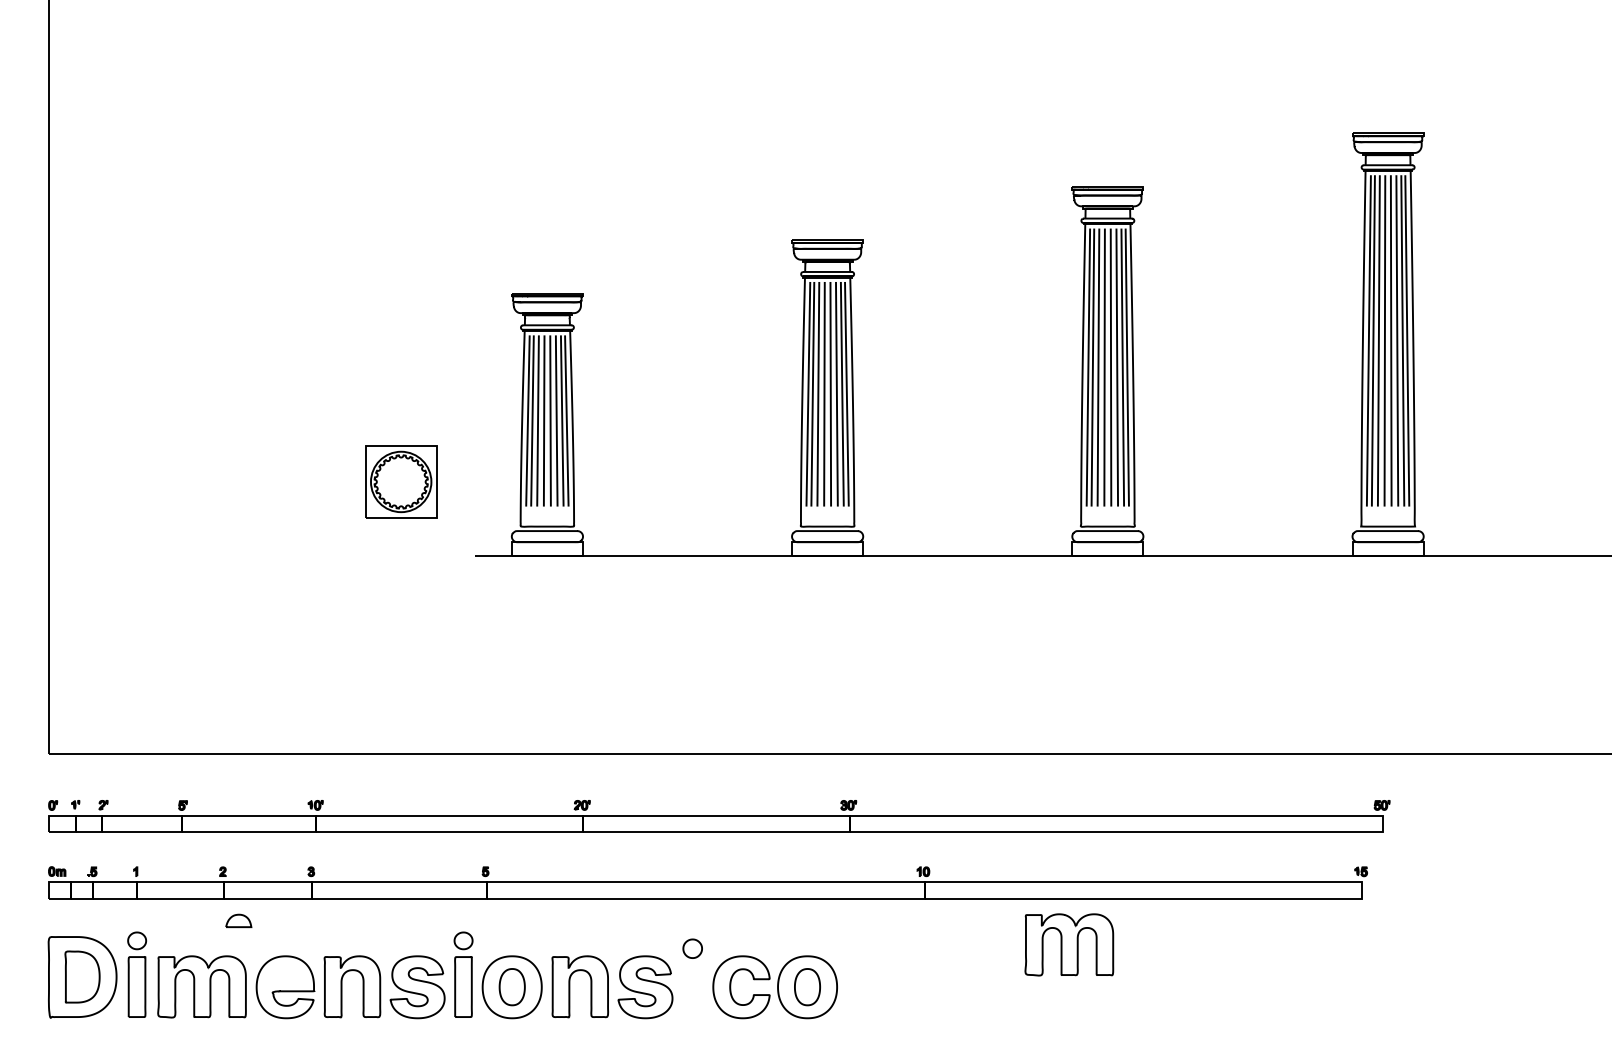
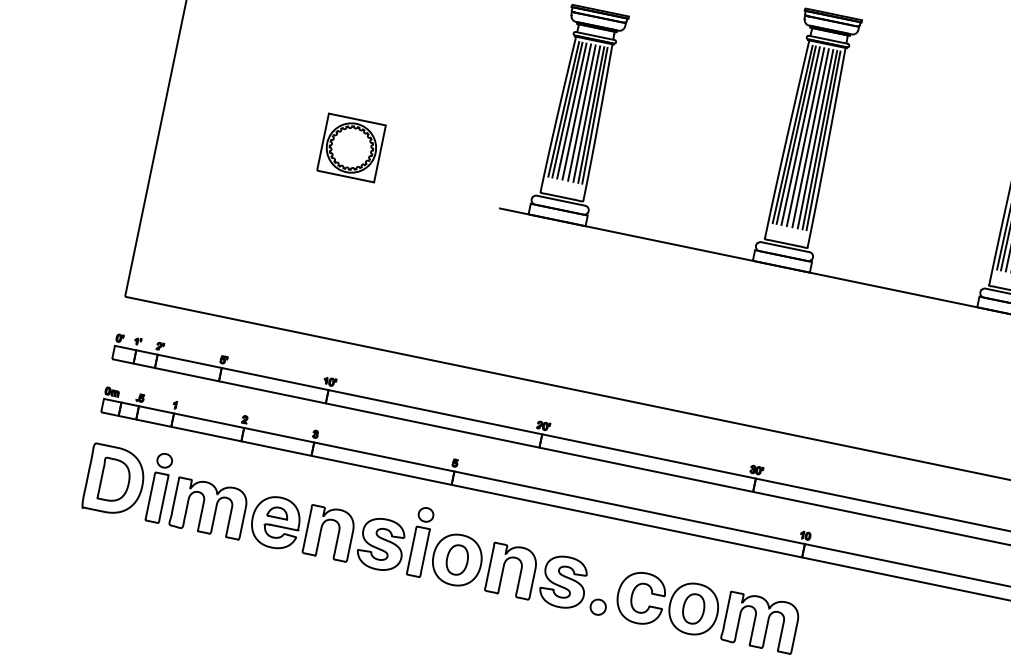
part: (401, 481) -> (351, 147), moved
part: (238, 920) -> (277, 512), moved
part: (1069, 944) -> (761, 622), moved
part: (692, 948) -> (598, 606), moved

